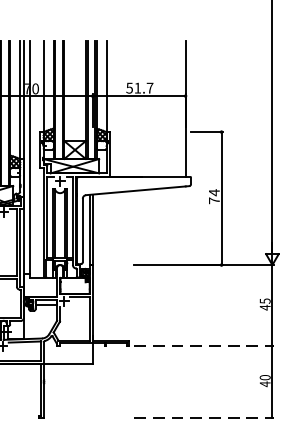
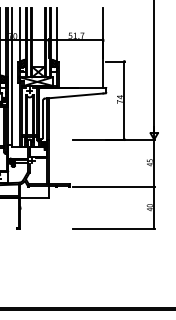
line: (204, 346) -> (114, 187), dashed -> solid
line: (204, 418) -> (114, 229), dashed -> solid

